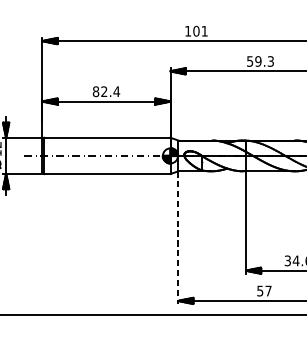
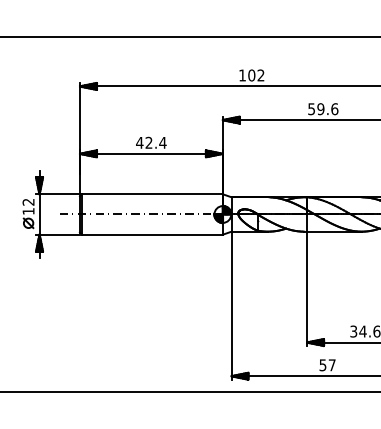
text: (204, 31) -> (260, 75), 101 -> 102
text: (270, 61) -> (334, 109), 59.3 -> 59.6
text: (95, 91) -> (139, 142), 82.4 -> 42.4
line: (178, 237) -> (231, 305), dashed -> solid

